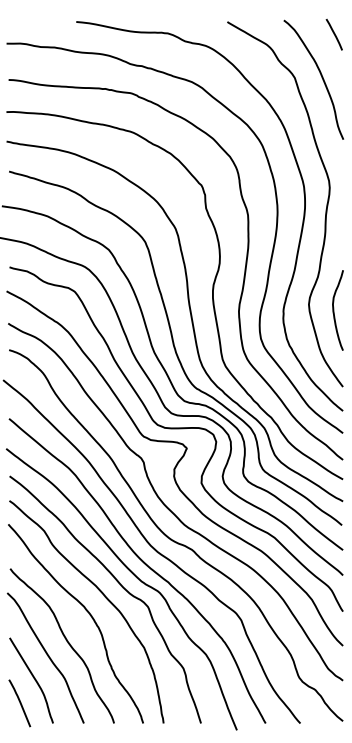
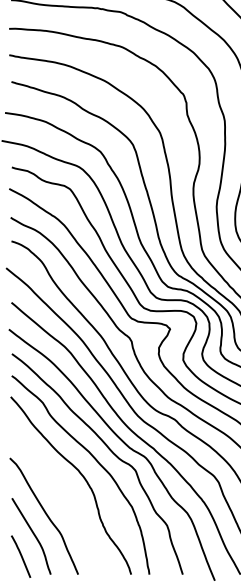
curve: (67, 643) -> (63, 503), removed

